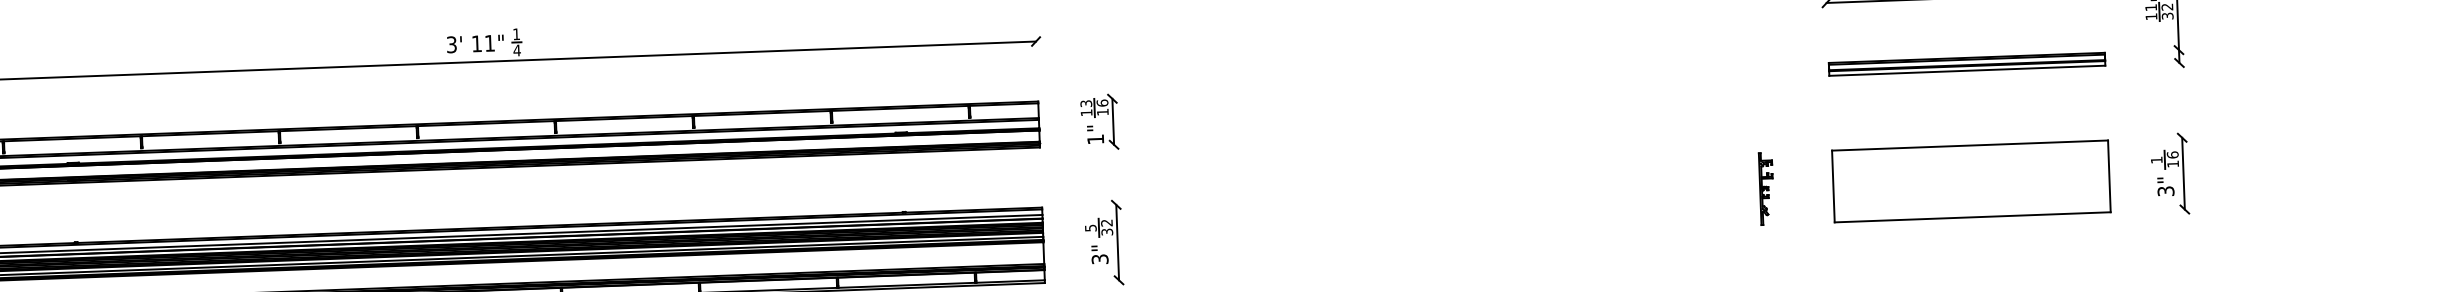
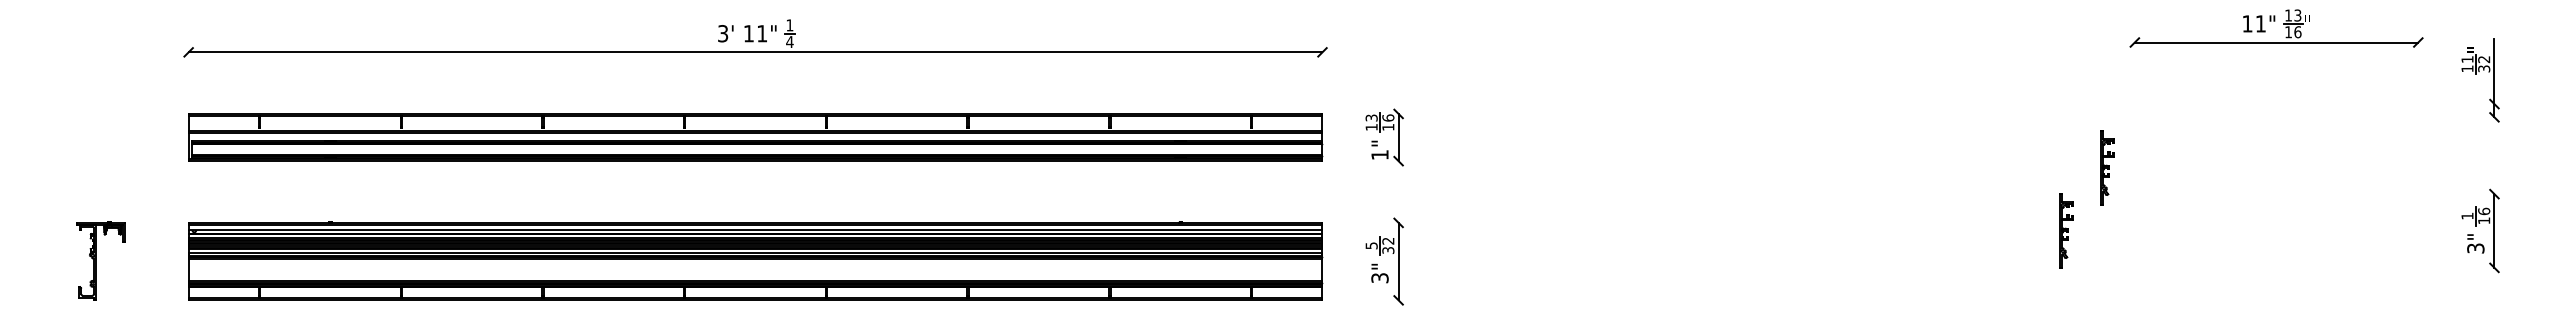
part: (1967, 64) -> (2276, 110), removed
part: (1804, 125) -> (2107, 167), added
part: (1971, 180) -> (2276, 230), removed

